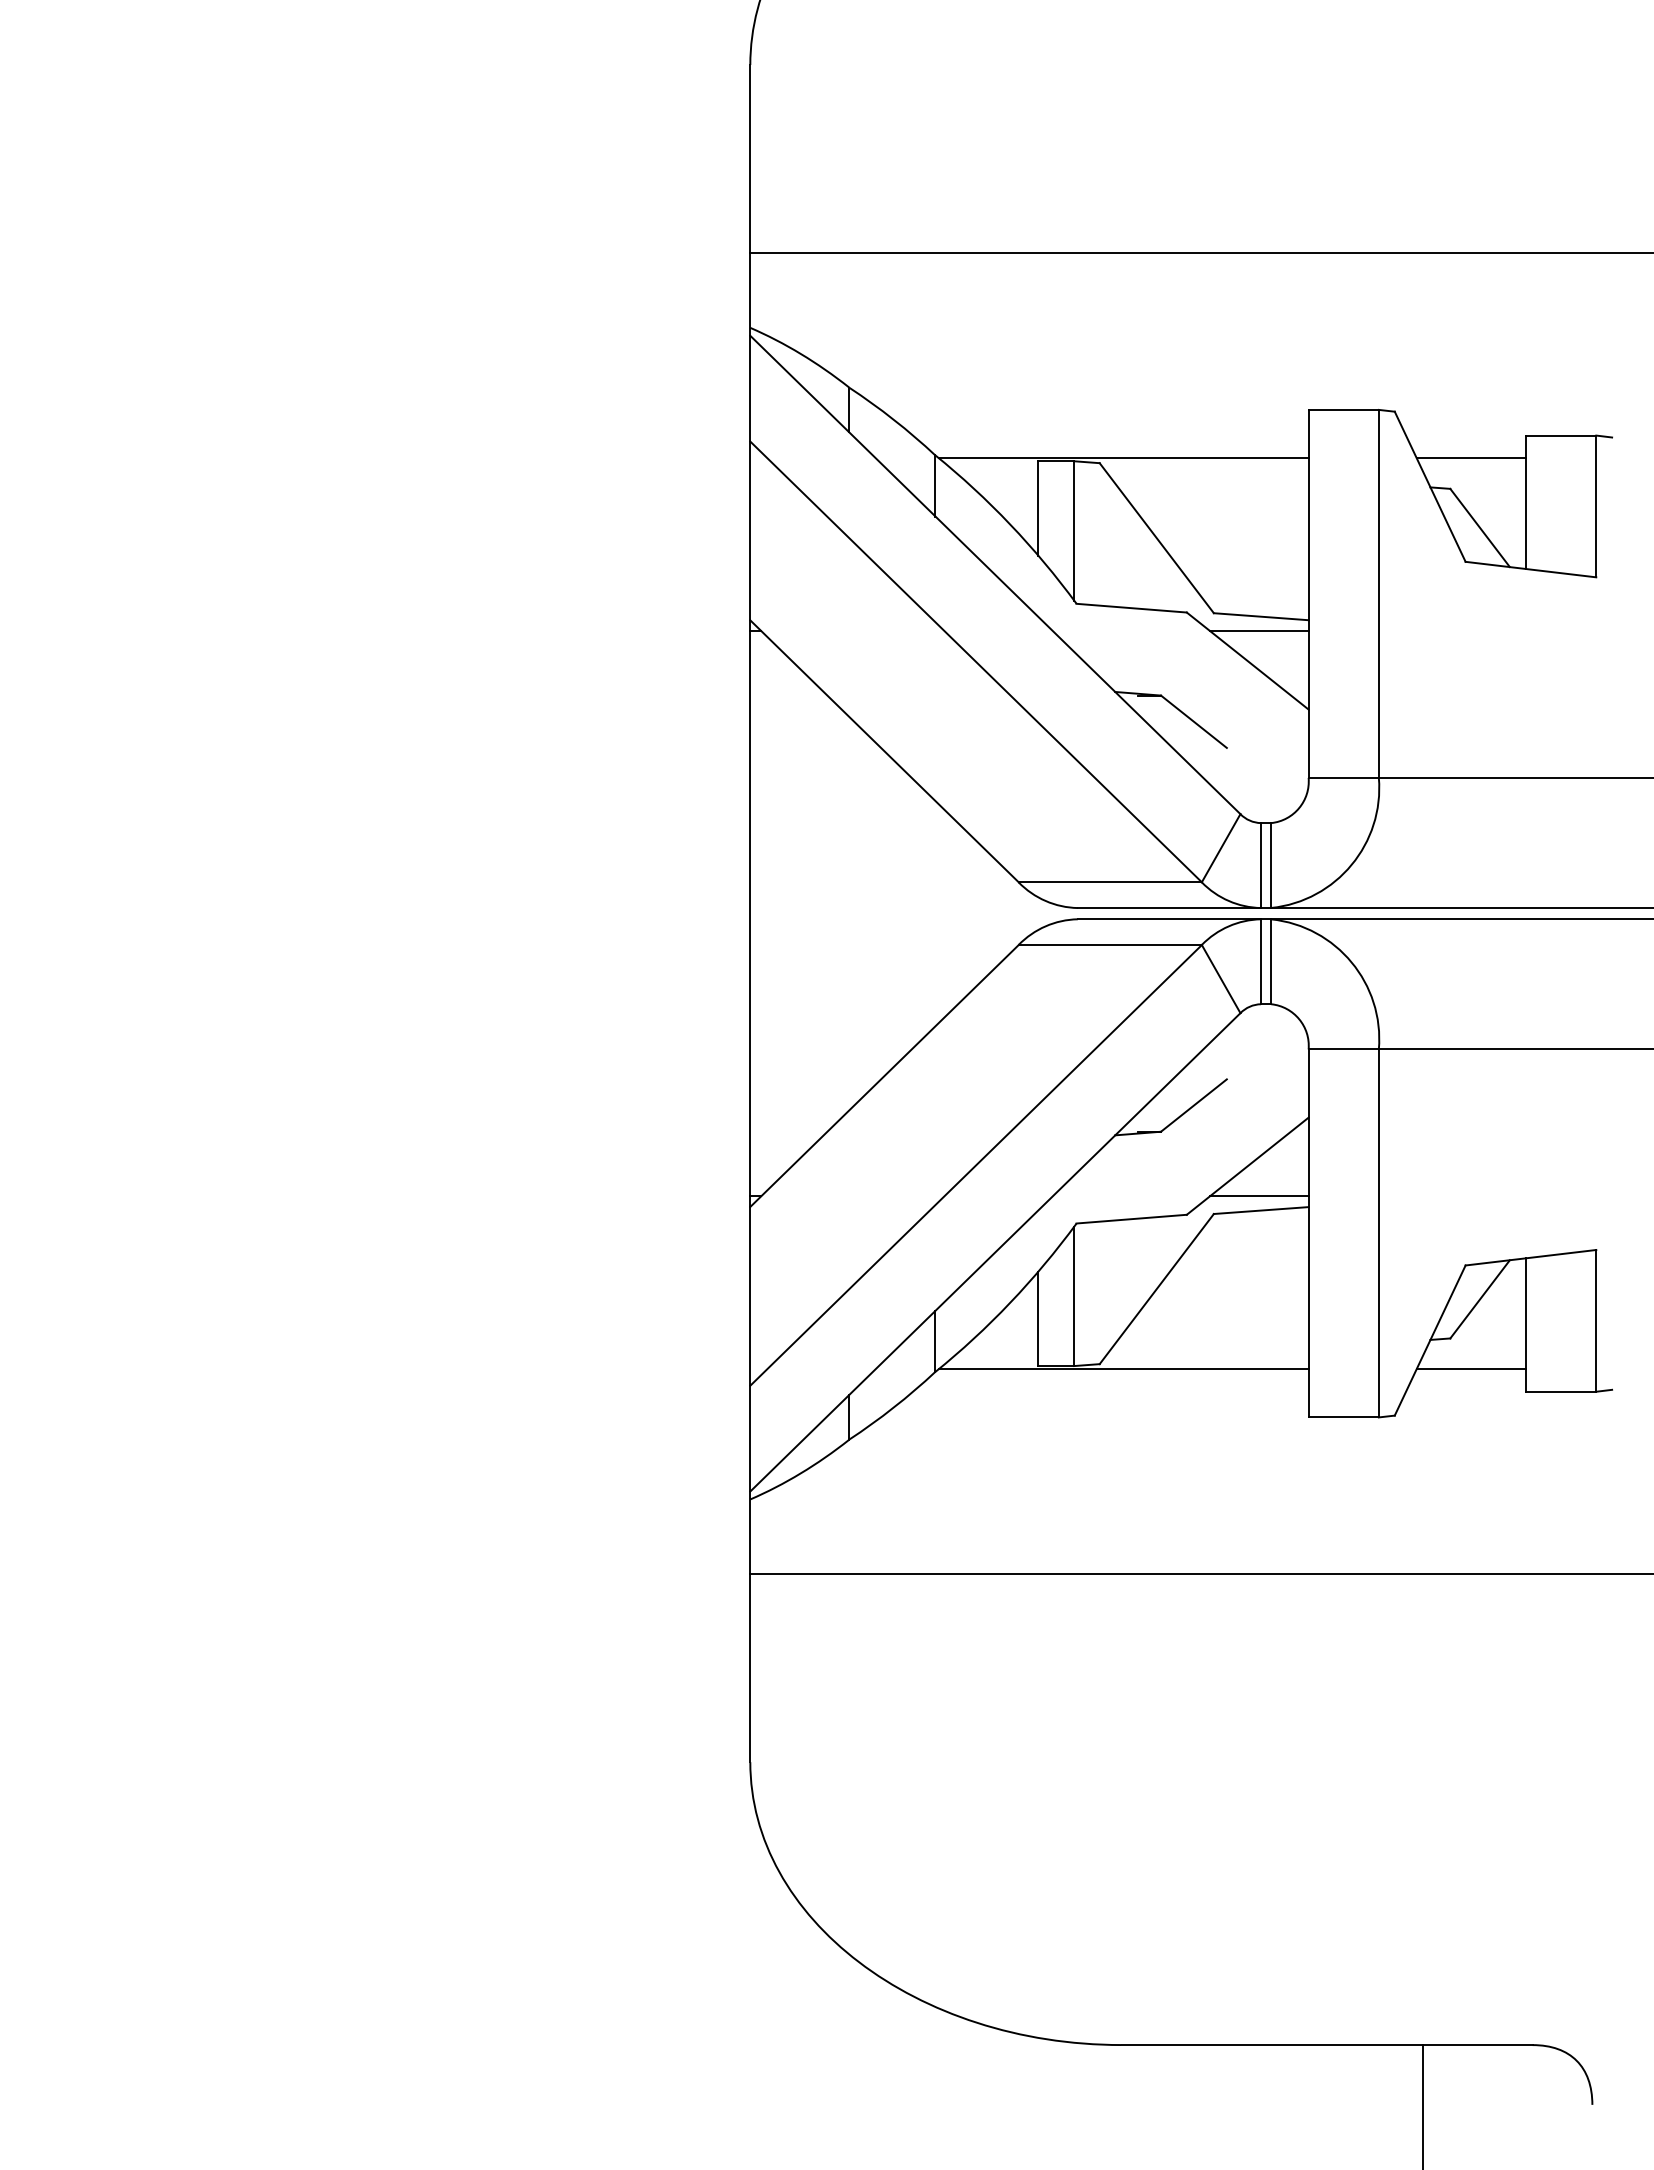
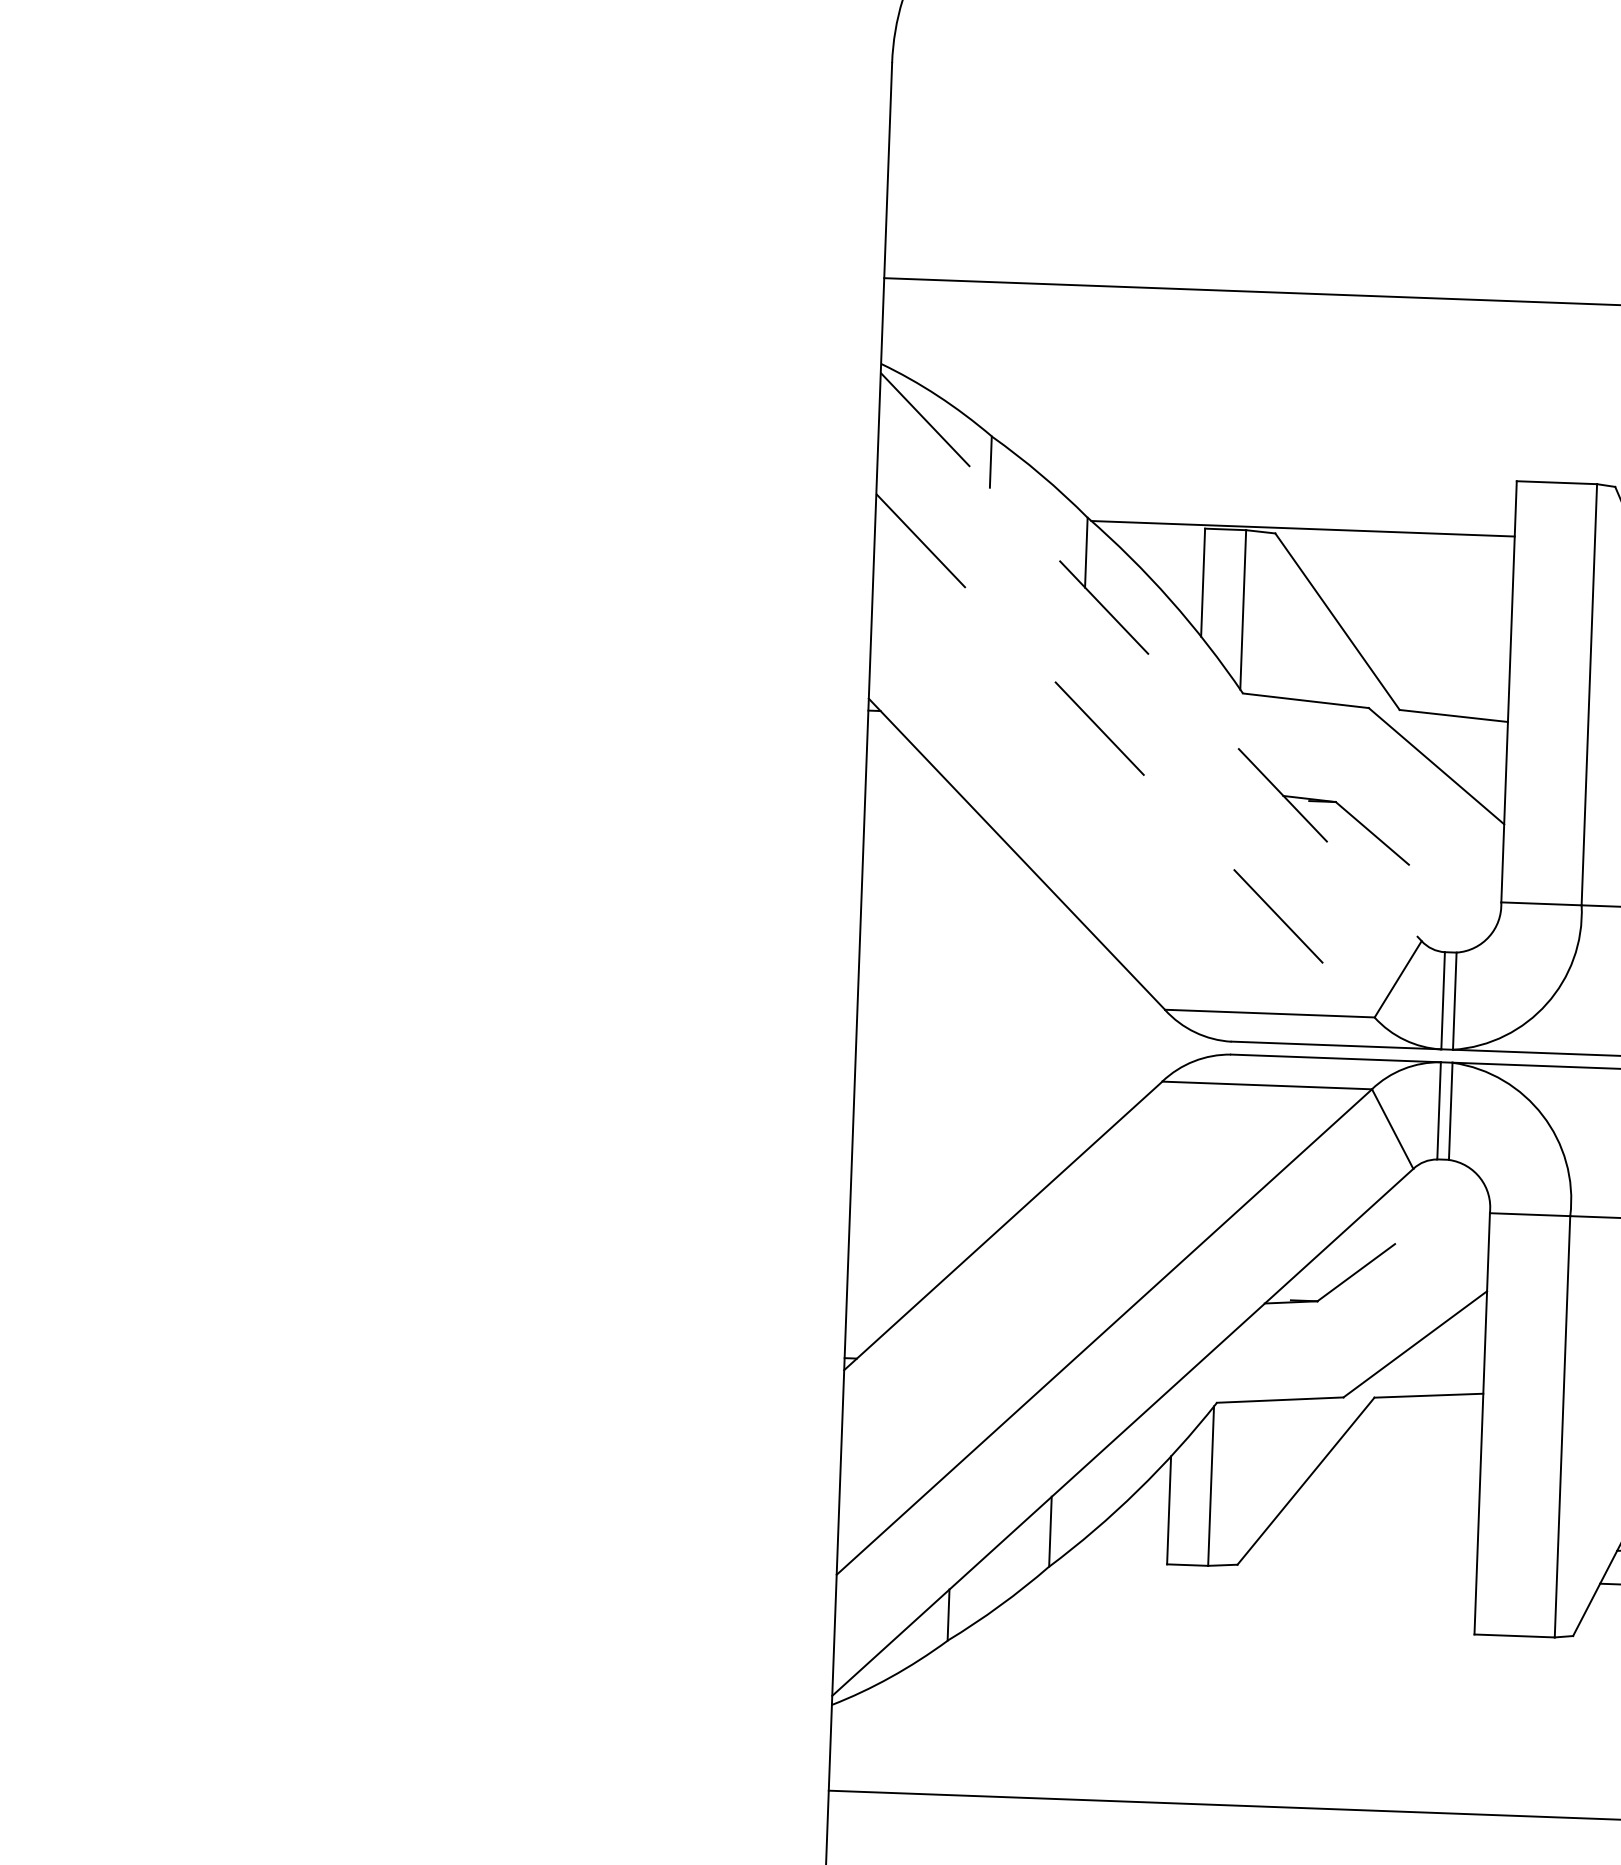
line: (995, 575) -> (1151, 657), solid -> dashed
line: (1258, 630) -> (1450, 731), removed
line: (976, 662) -> (1125, 756), solid -> dashed
line: (1258, 1196) -> (1426, 1379), removed
line: (1123, 1369) -> (1264, 1571), removed

